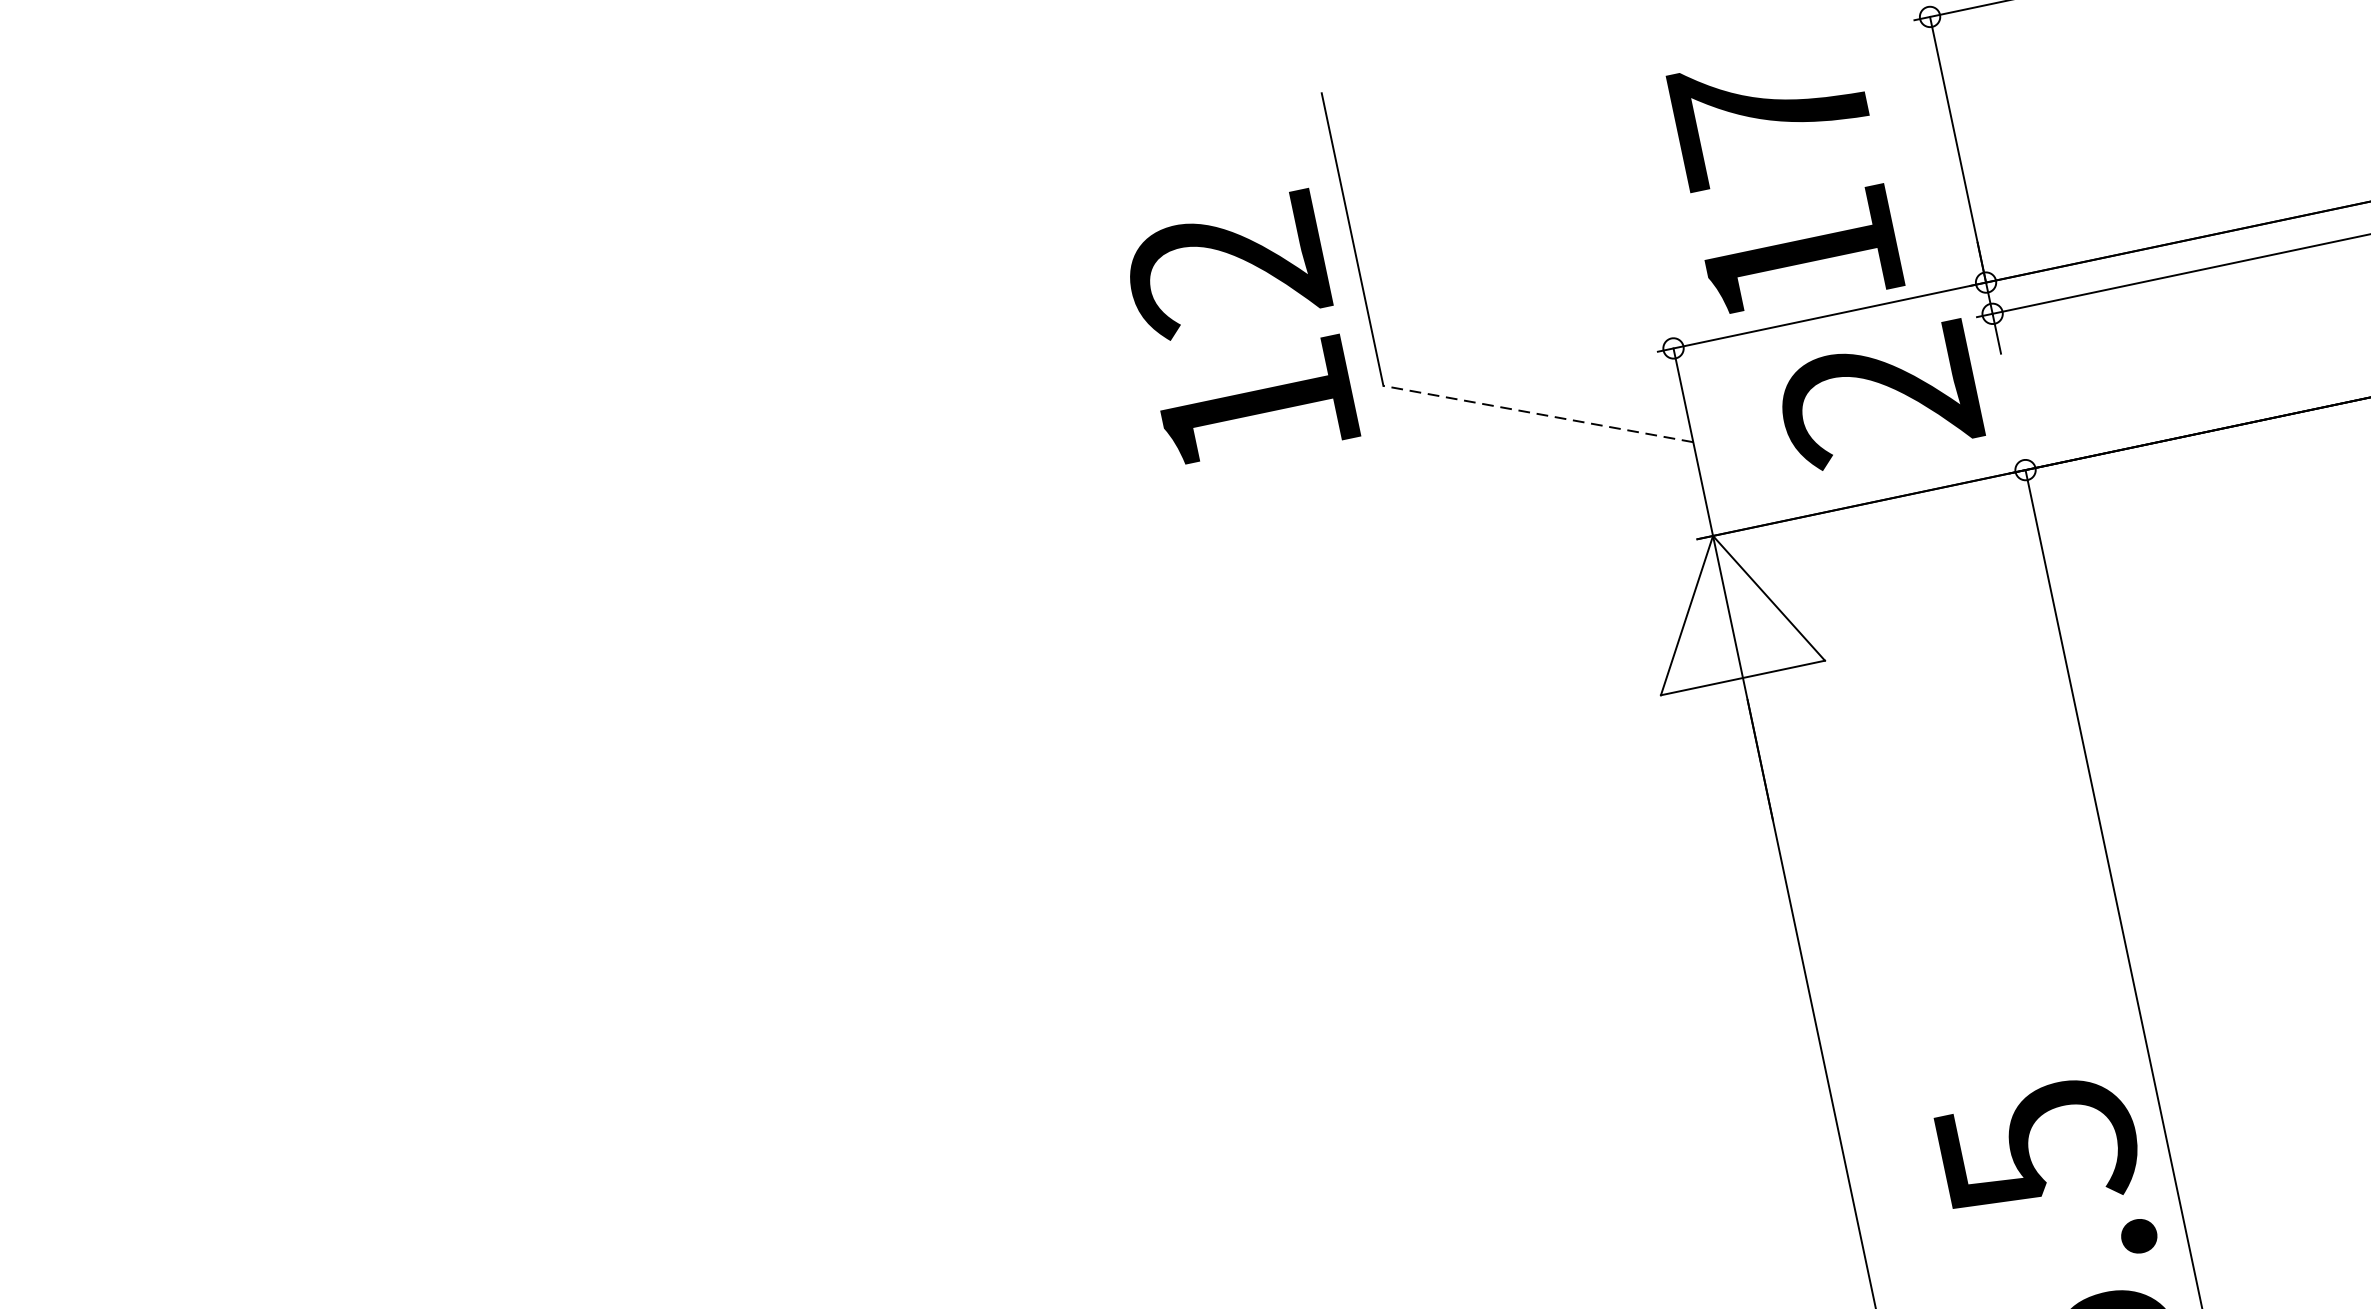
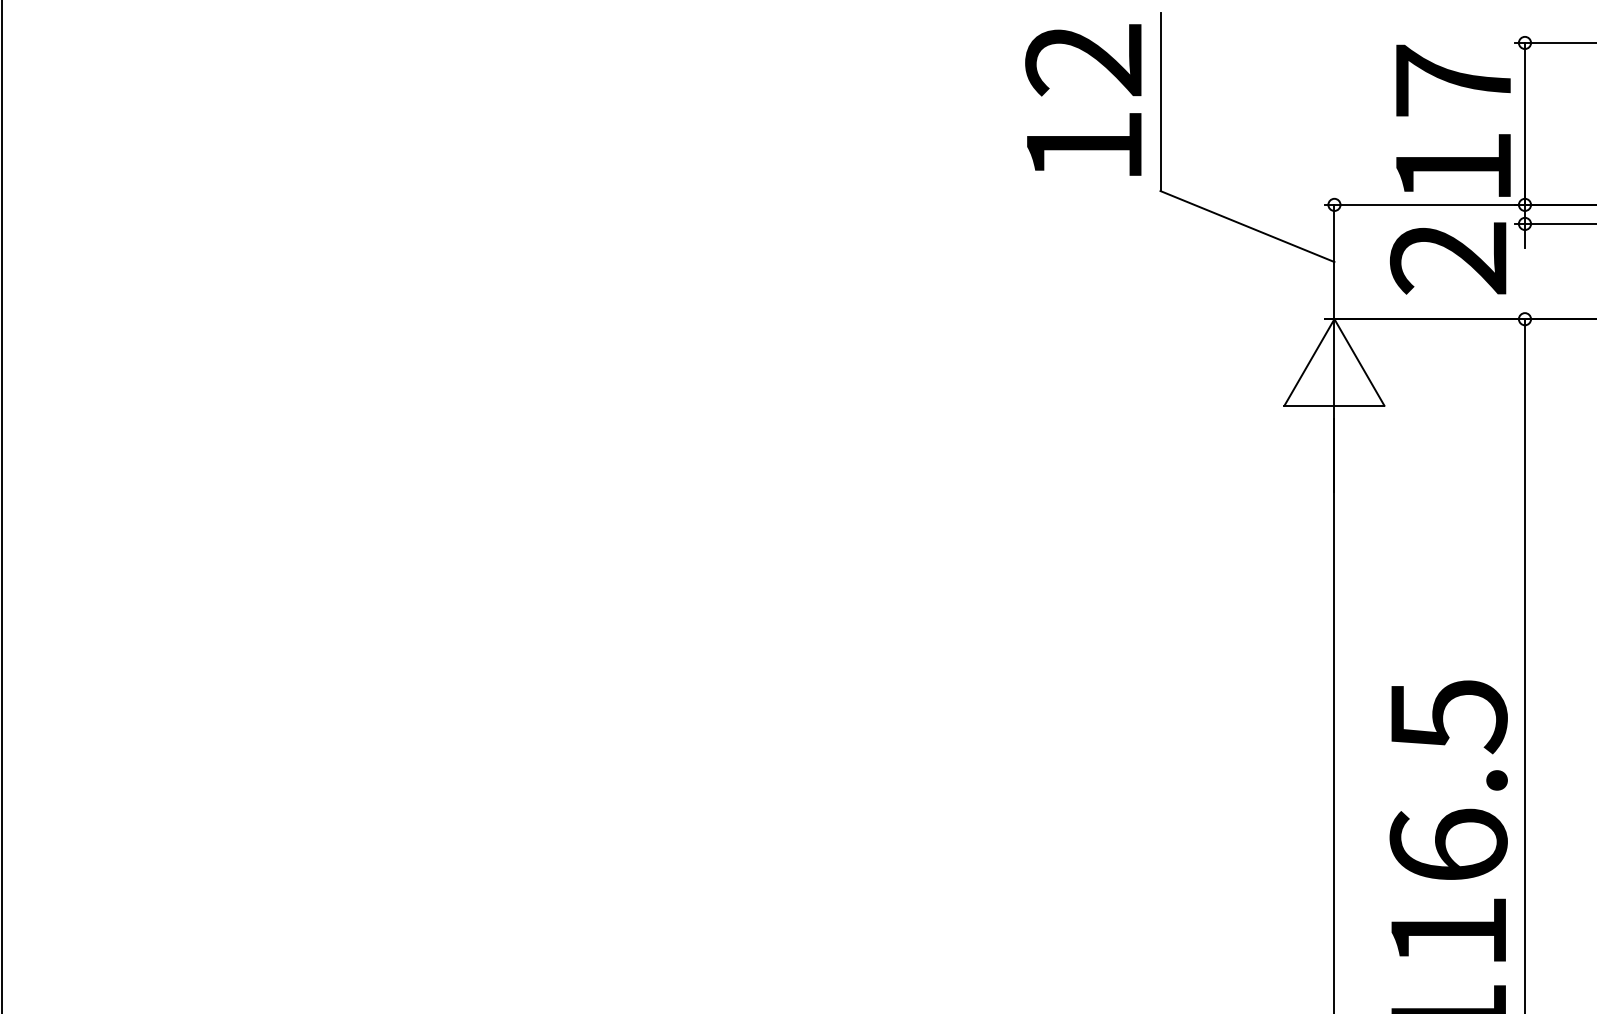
text: (1785, 180) -> (1453, 120), moved
text: (1239, 331) -> (1083, 99), moved
line: (1538, 413) -> (1247, 226), dashed -> solid

